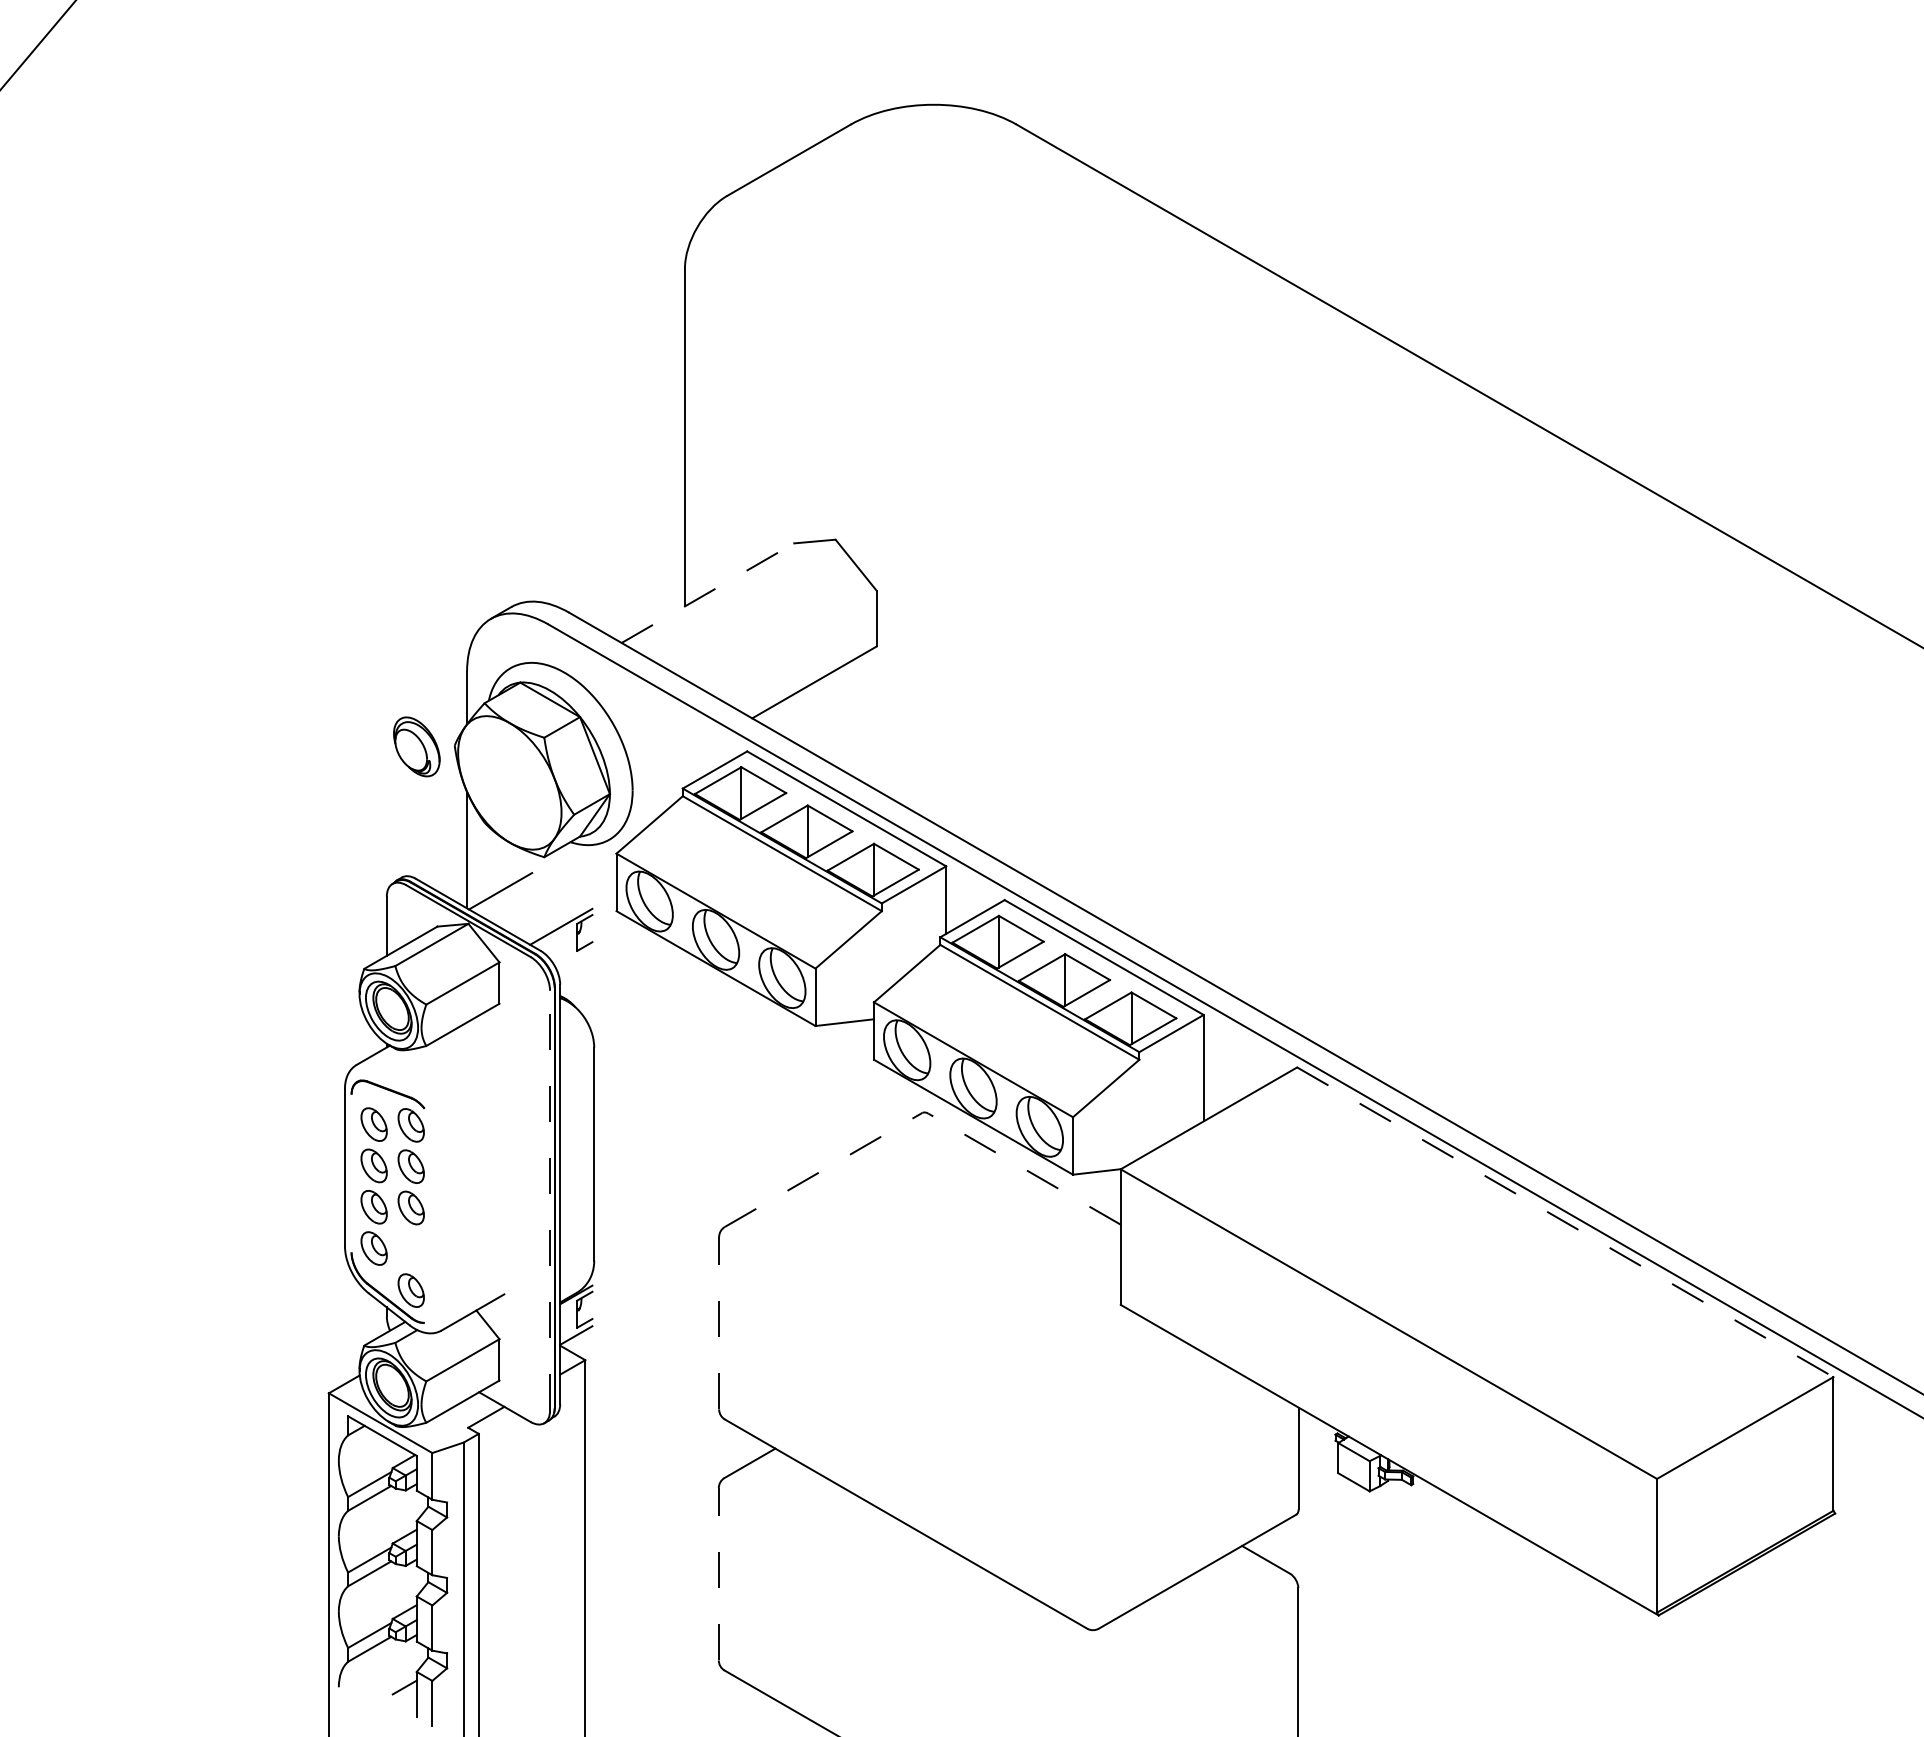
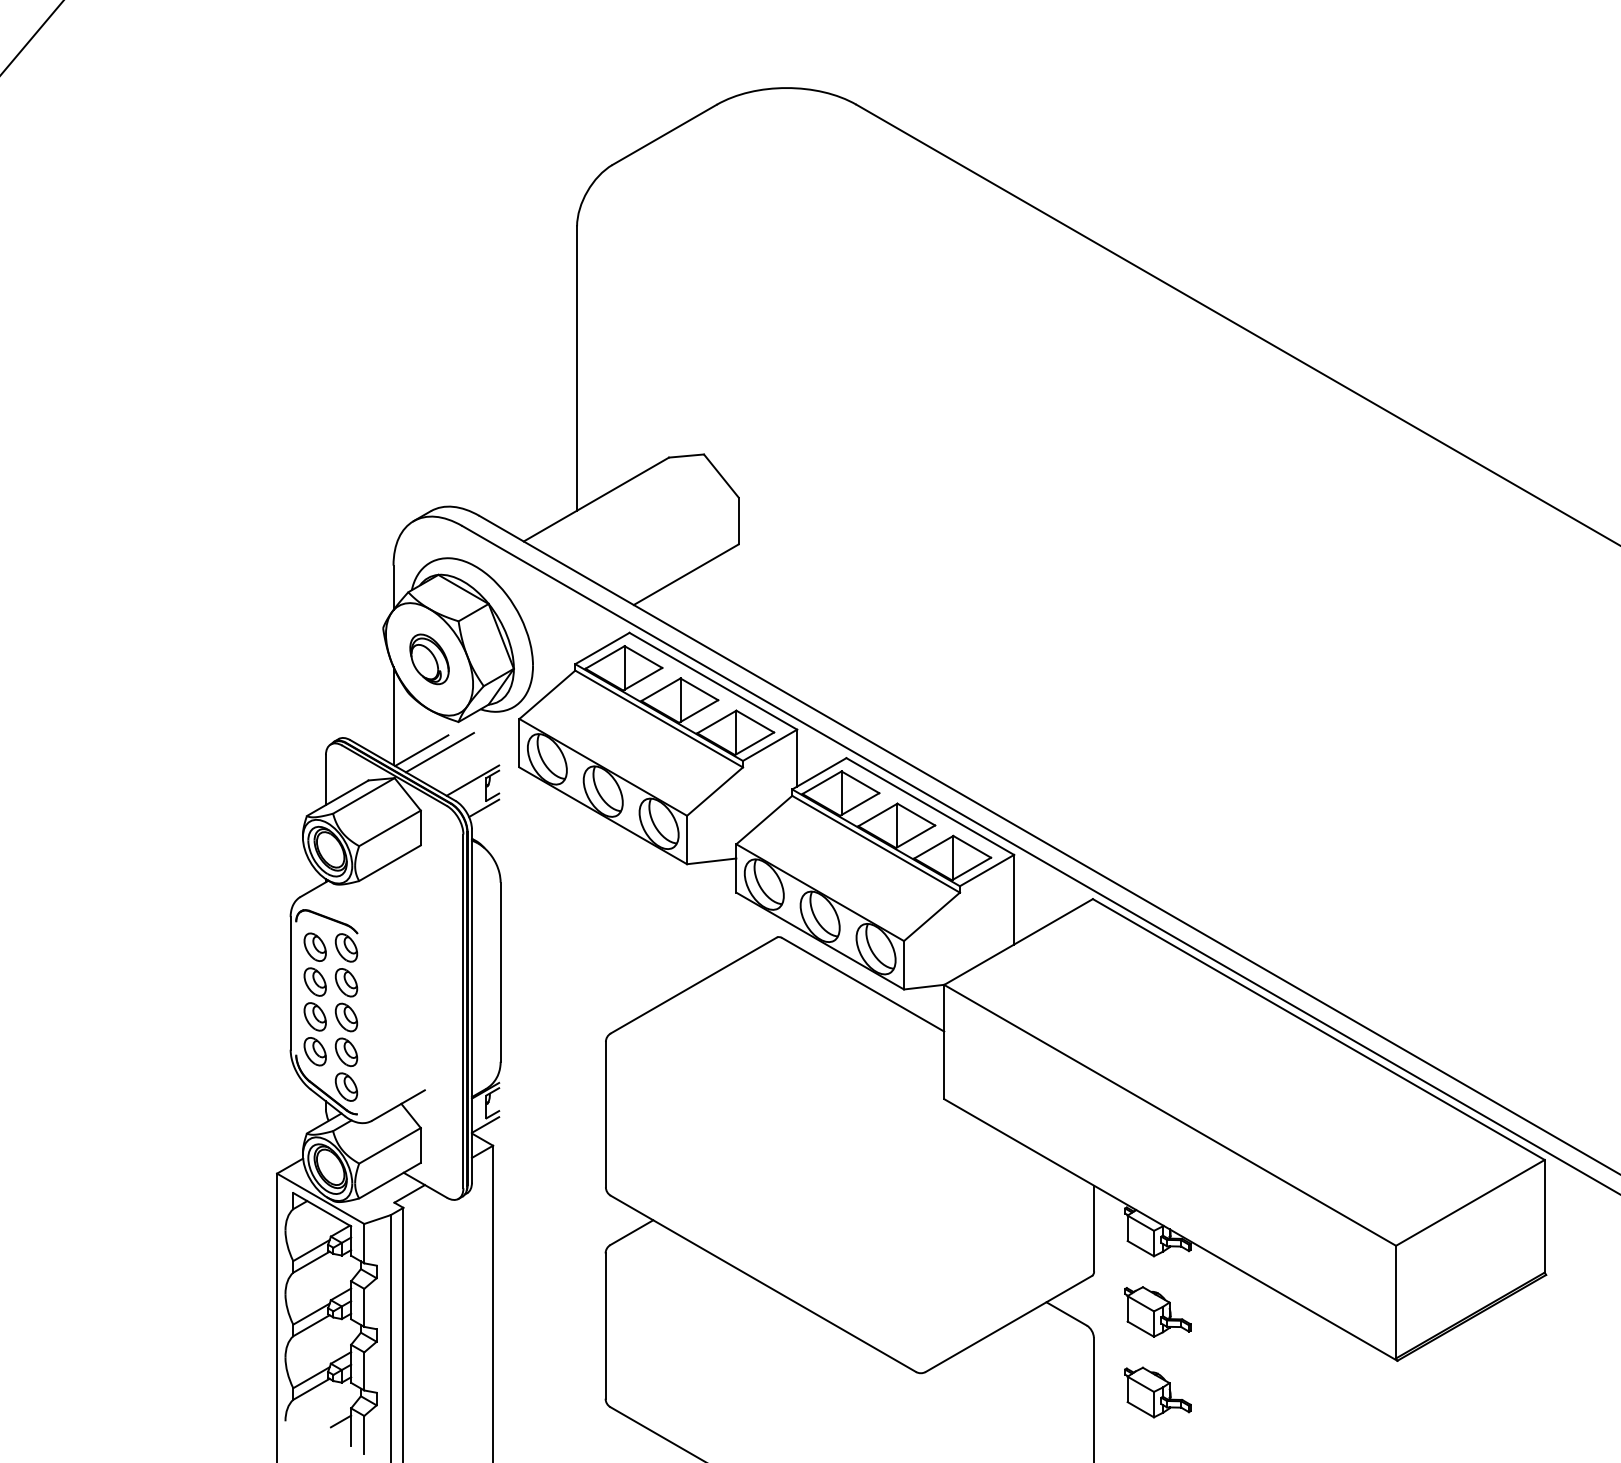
line: (708, 592) -> (596, 498), dashed -> solid
part: (416, 746) -> (429, 659), moved
line: (521, 893) -> (439, 752), added
line: (574, 959) -> (484, 808), added
line: (1024, 1168) -> (863, 984), dashed -> solid
line: (823, 1169) -> (693, 985), dashed -> solid
line: (550, 1200) -> (463, 1011), dashed -> solid
line: (1565, 1222) -> (1318, 1029), dashed -> solid
part: (410, 1249) -> (345, 1052), added
line: (719, 1322) -> (606, 1113), dashed -> solid
part: (1374, 1557) -> (1158, 1311), added
line: (718, 1573) -> (605, 1325), dashed -> solid
part: (1374, 1652) -> (1158, 1392), added

